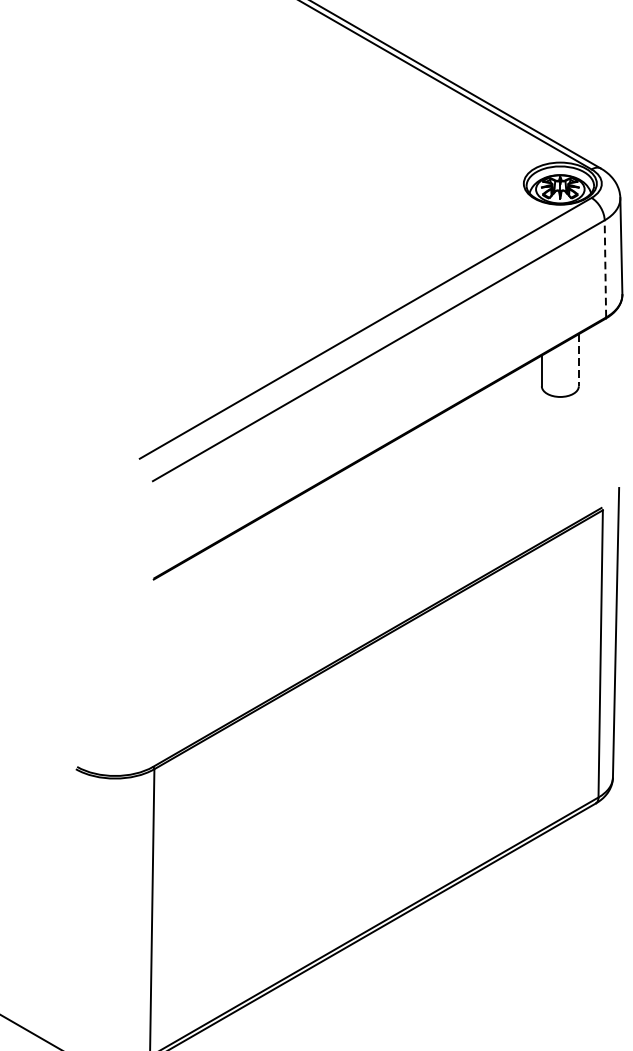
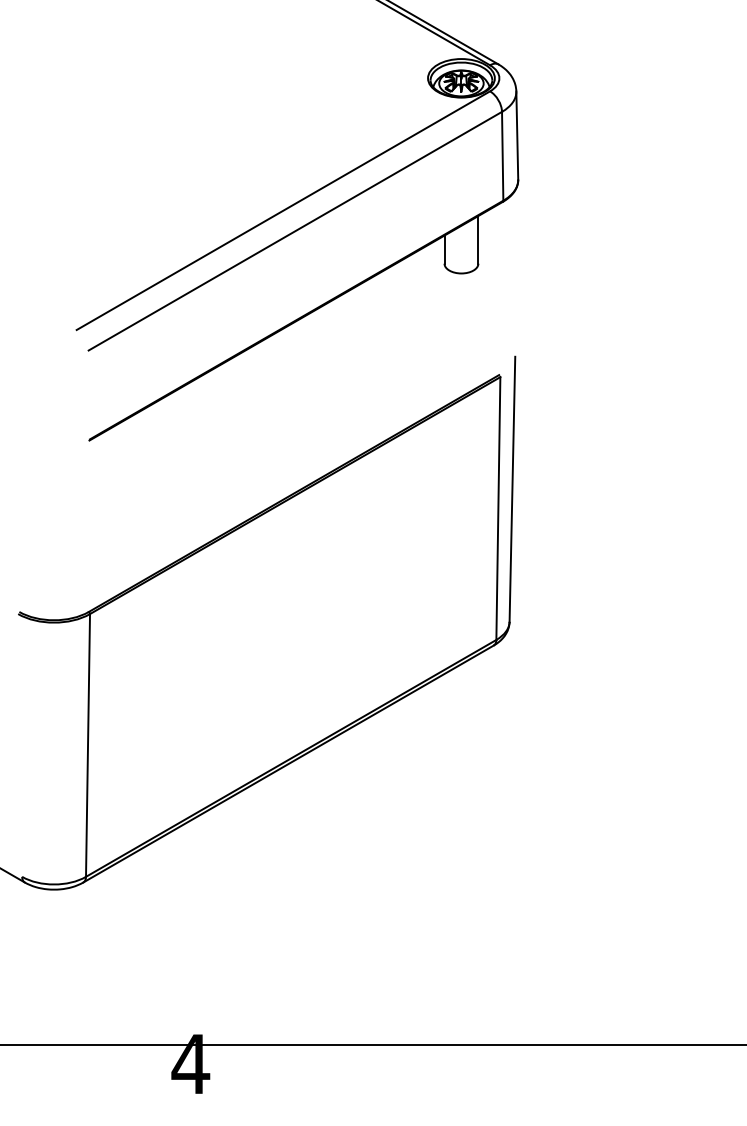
line: (605, 268) -> (502, 155), dashed -> solid
line: (578, 359) -> (478, 239), dashed -> solid

